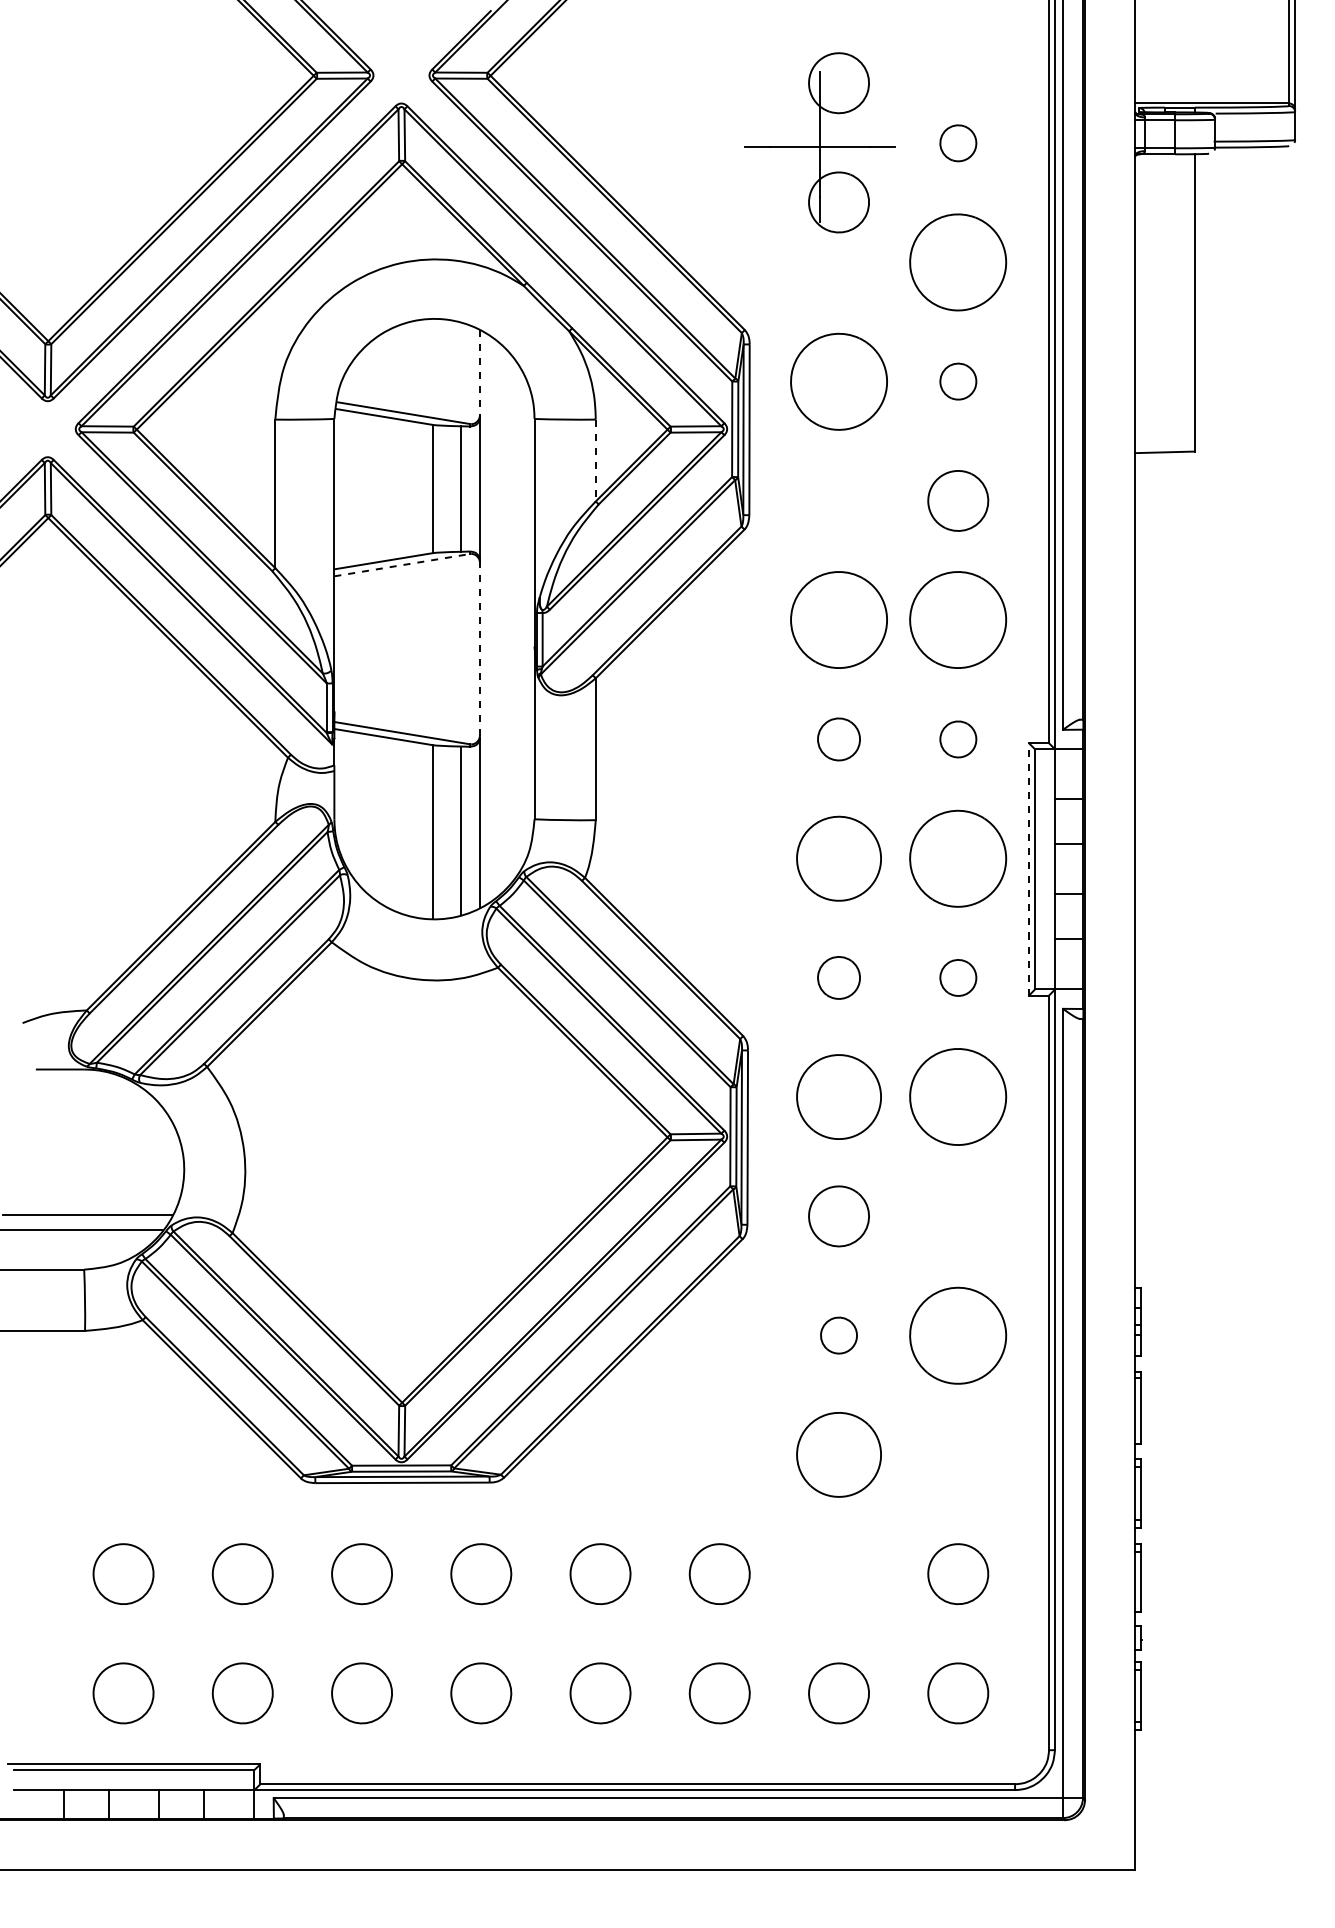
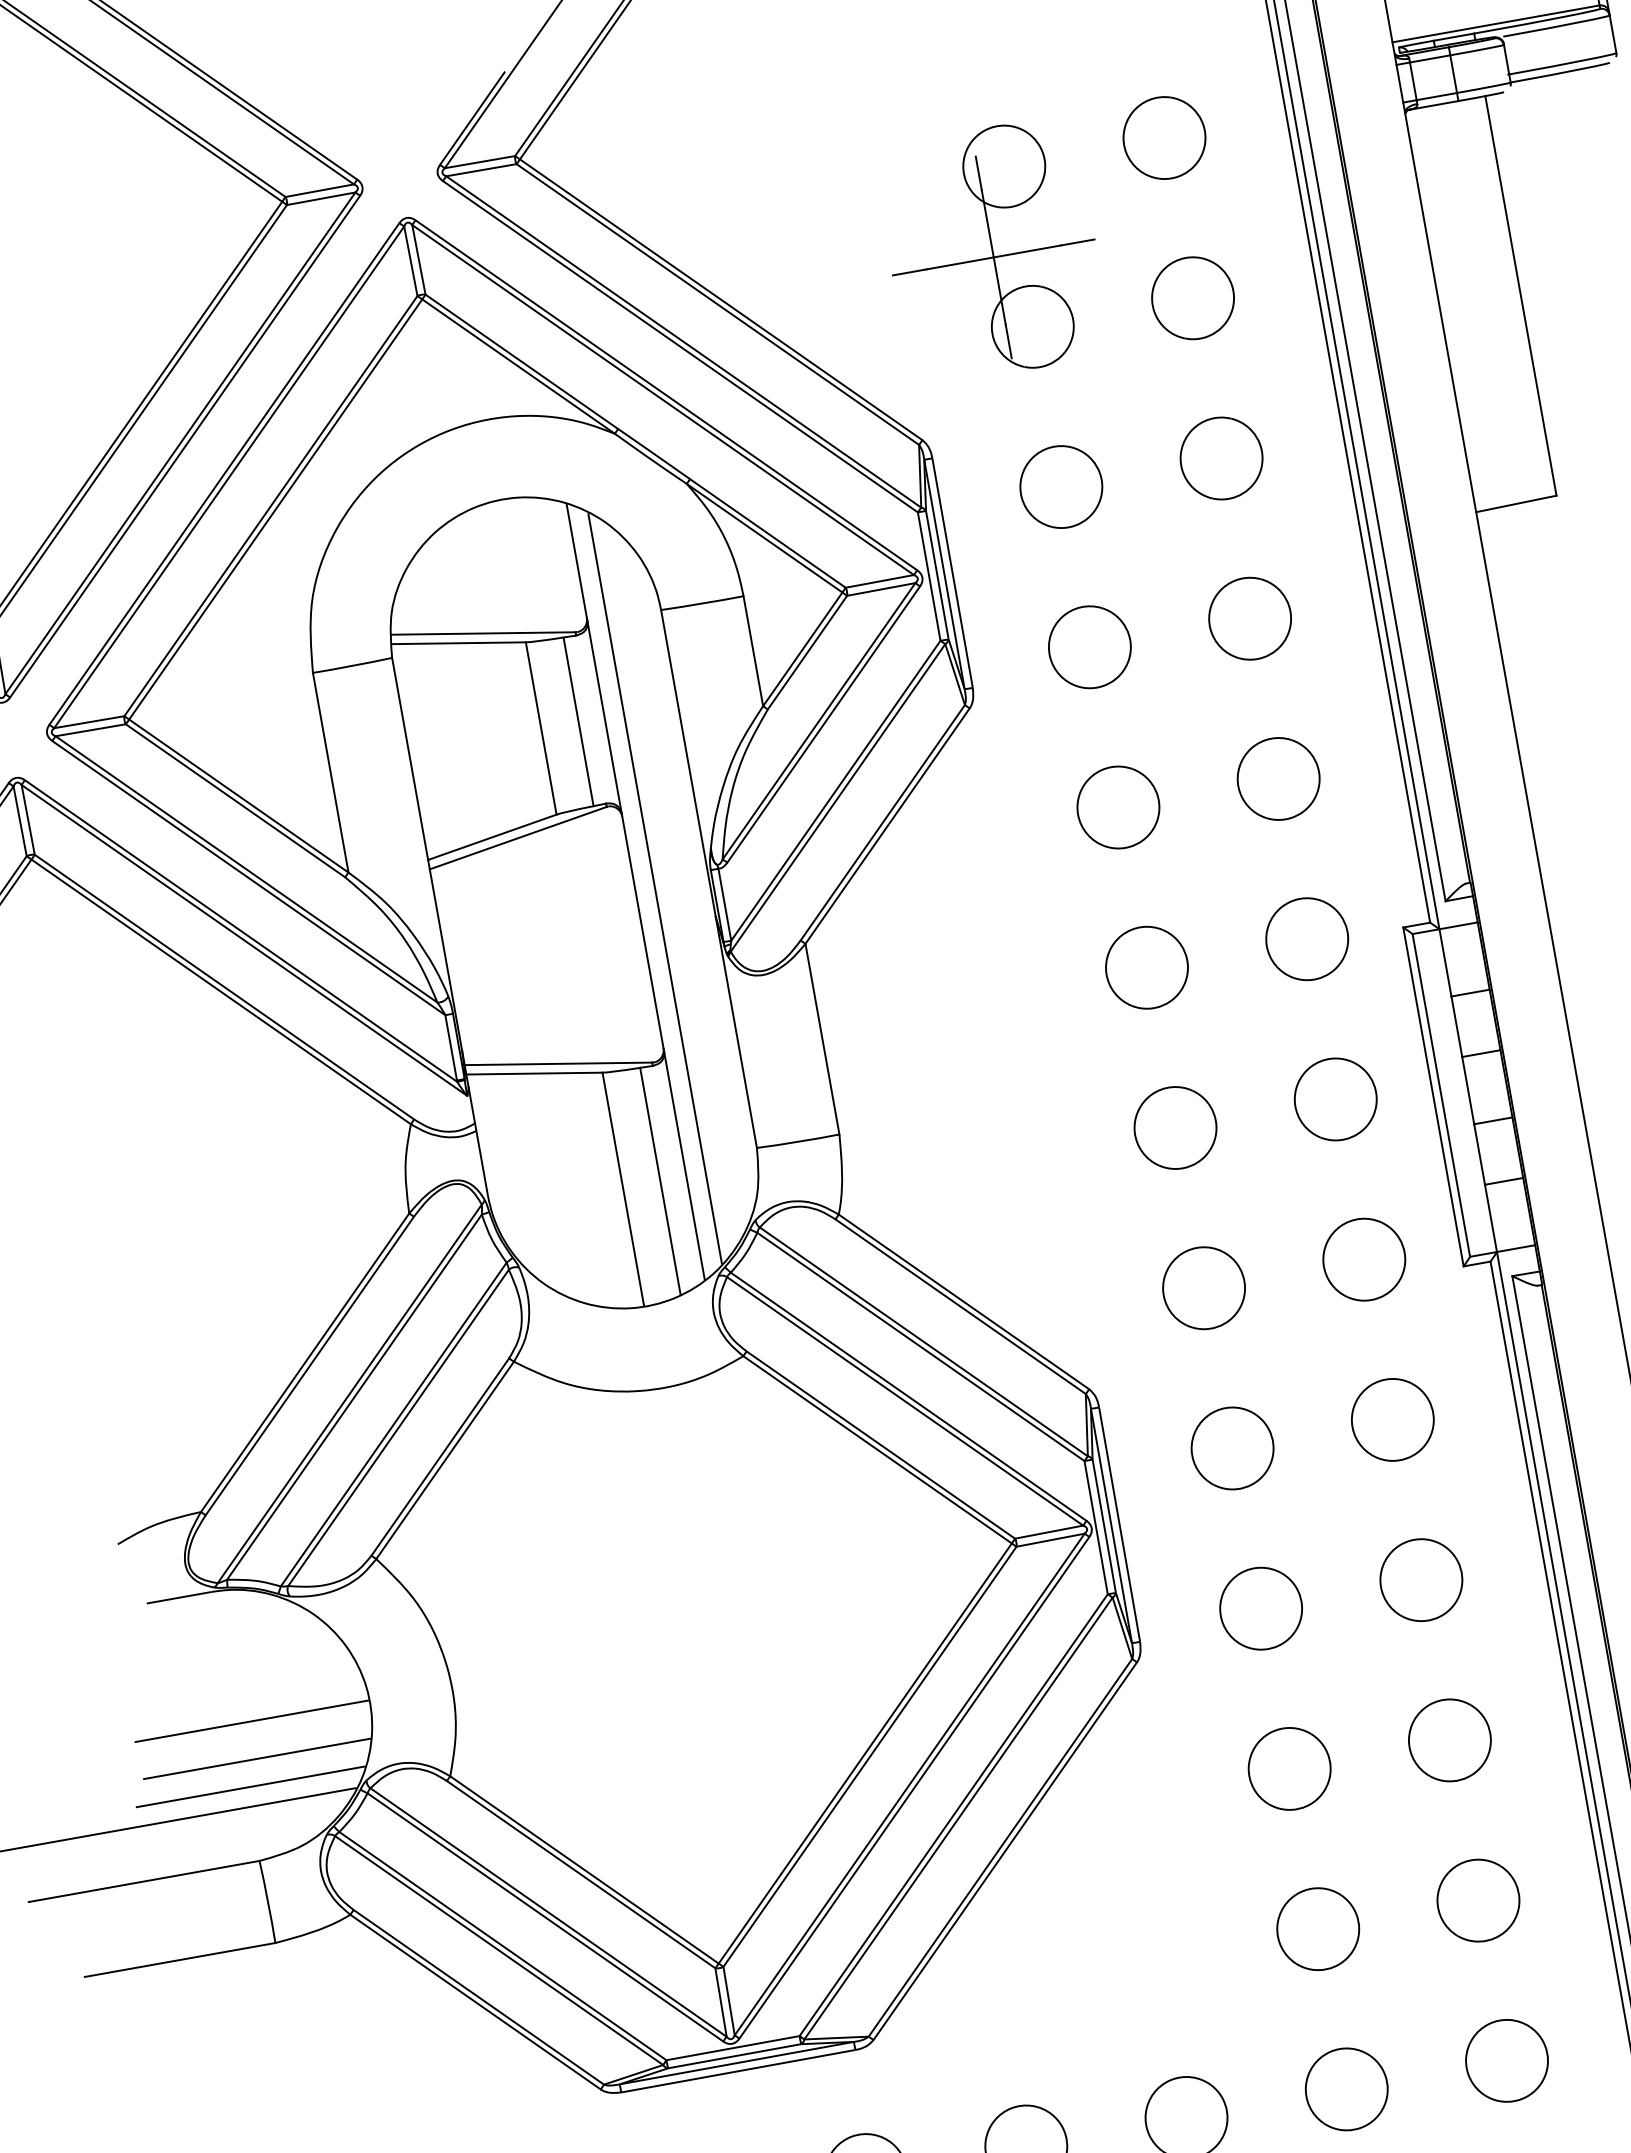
part: (819, 142) -> (992, 250), moved
part: (958, 143) -> (1164, 138), size x1.67
part: (958, 262) -> (1193, 298), size x0.62
line: (479, 373) -> (576, 562), dashed -> solid
part: (838, 381) -> (1060, 486), size x0.62
part: (958, 381) -> (1221, 458), size x1.67
line: (595, 460) -> (752, 651), dashed -> solid
part: (838, 500) -> (1089, 646), added
line: (402, 565) -> (518, 838), dashed -> solid
line: (494, 619) -> (655, 889), added
part: (838, 620) -> (1117, 808), size x0.62
part: (958, 620) -> (1279, 779), size x0.62
line: (479, 649) -> (642, 932), dashed -> solid
part: (838, 739) -> (1146, 967), size x1.43
part: (958, 739) -> (1307, 939), size x1.67
part: (838, 858) -> (1174, 1127), size x0.71
part: (958, 858) -> (1336, 1099), size x0.62
line: (1029, 868) -> (1433, 1095), dashed -> solid
part: (838, 977) -> (1203, 1287), size x1.43
part: (958, 977) -> (1364, 1259), size x1.67
part: (838, 1097) -> (1231, 1449), size x0.71
part: (958, 1097) -> (1393, 1420), size x0.62
line: (96, 1167) -> (251, 1720), added
line: (95, 1195) -> (257, 1758), added
part: (958, 1216) -> (1421, 1580), added
part: (838, 1335) -> (1288, 1768), size x1.67
part: (958, 1335) -> (1450, 1740), size x0.62
part: (838, 1454) -> (1317, 1928), size x0.71
part: (958, 1454) -> (1478, 1900), added
part: (838, 1573) -> (1345, 2088), added

